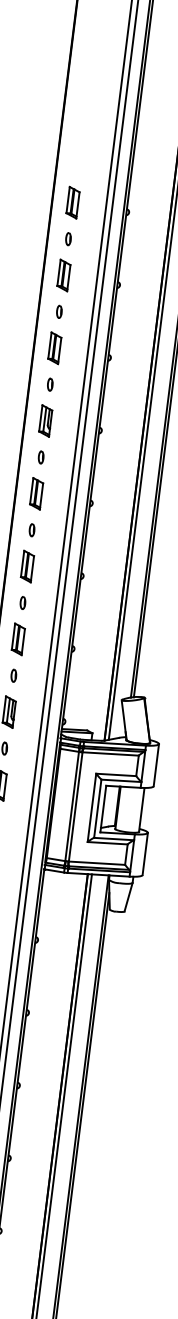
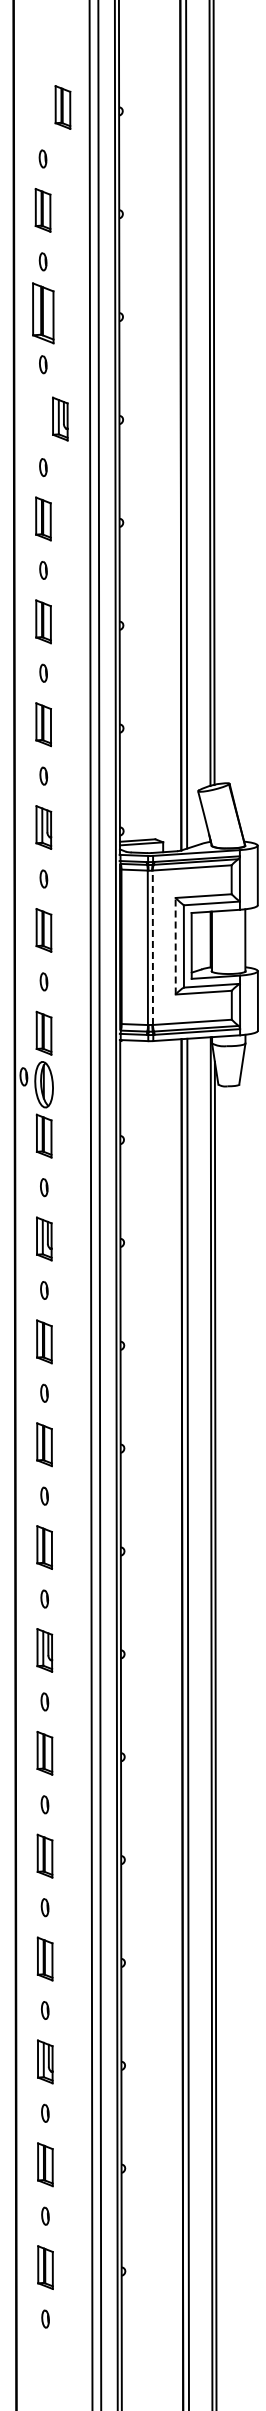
part: (72, 202) -> (62, 107), moved
part: (54, 347) -> (42, 312), size x1.4
part: (45, 420) -> (60, 418), moved
line: (75, 806) -> (152, 947), solid -> dashed
line: (91, 807) -> (175, 945), solid -> dashed

